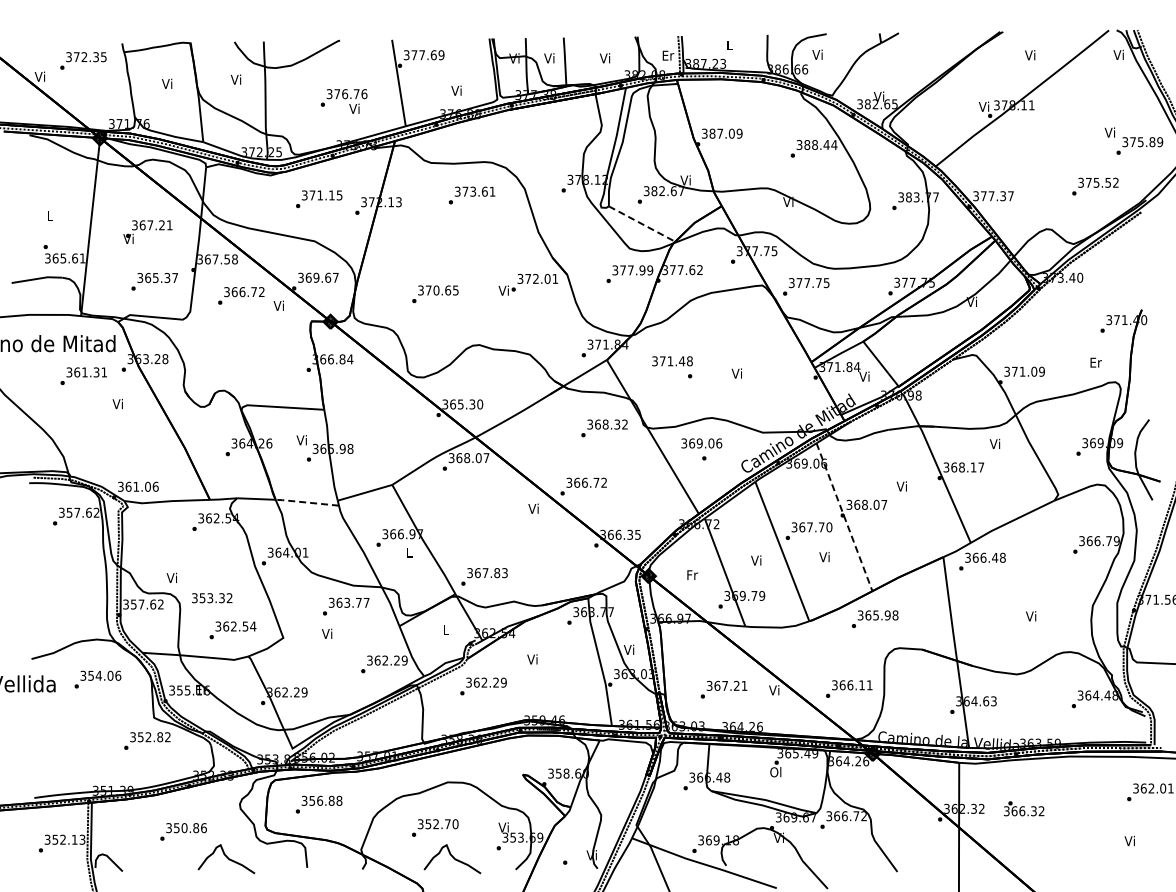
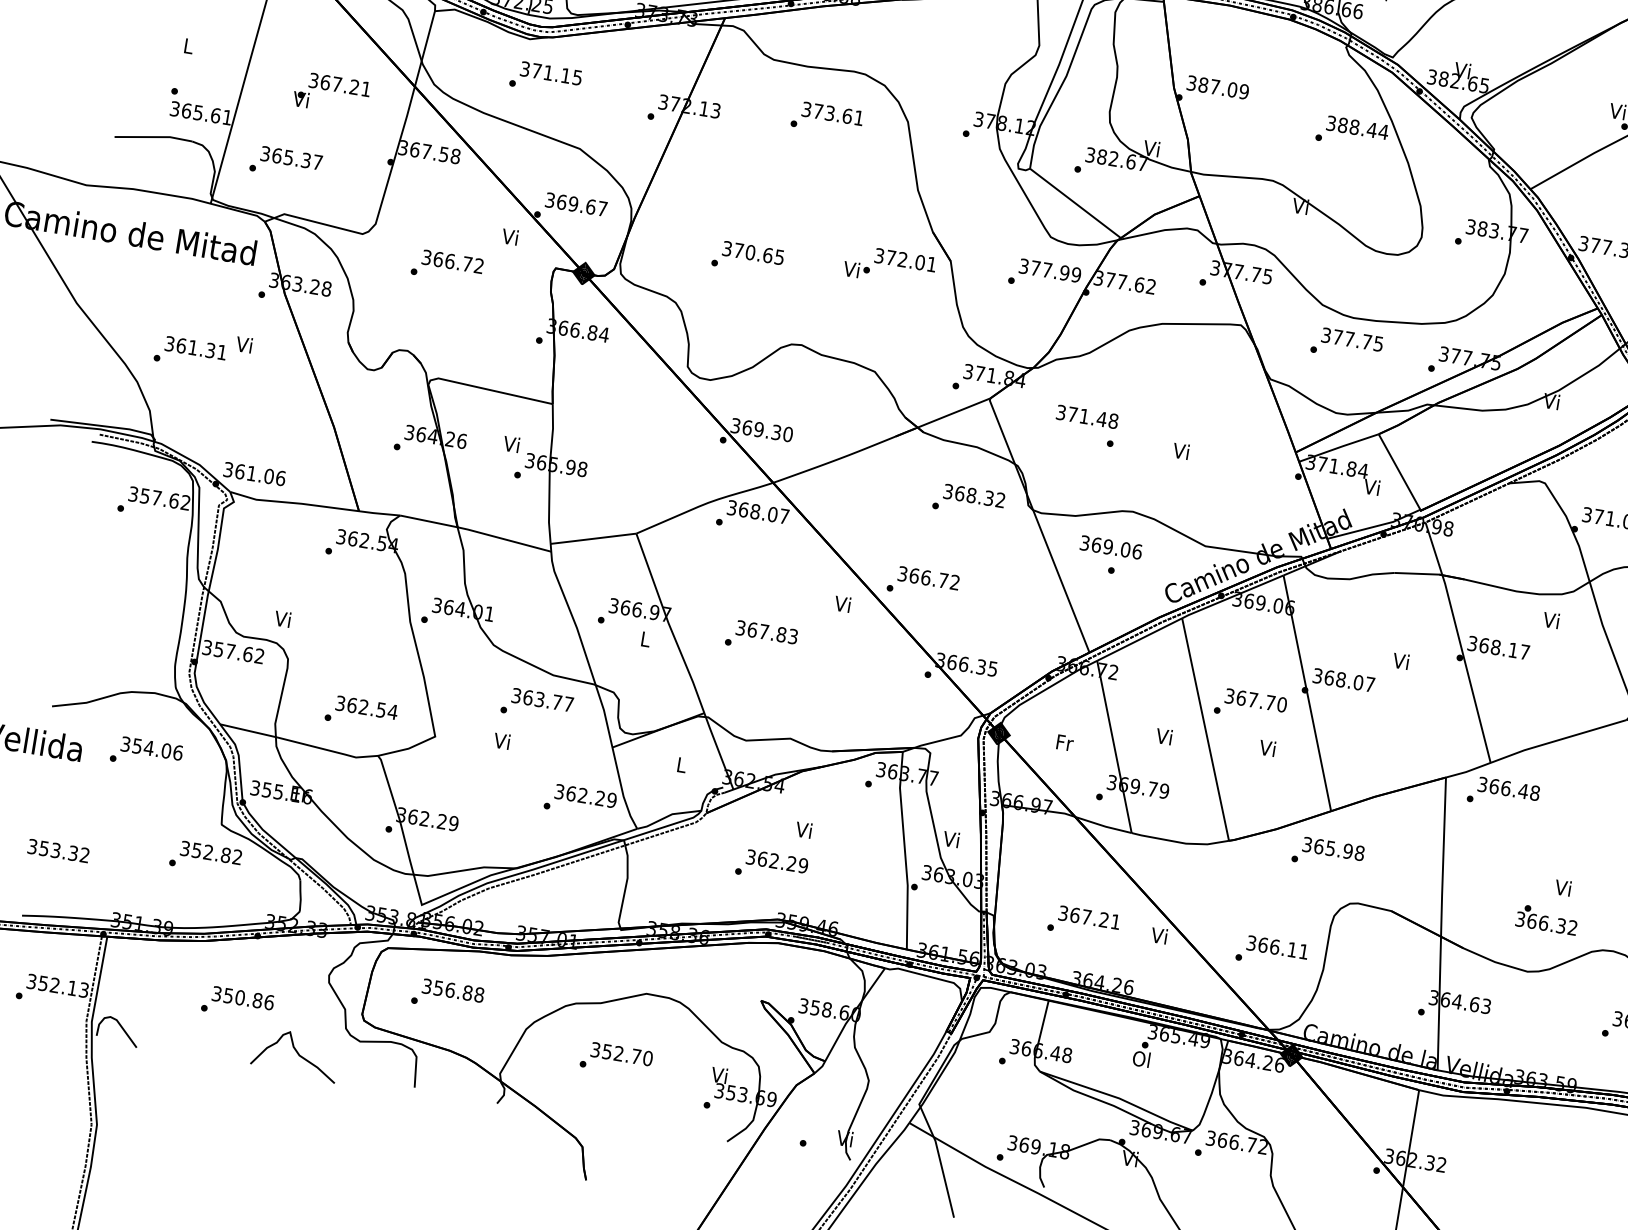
text: (319, 199) -> (546, 78), moved
line: (642, 224) -> (1076, 204), dashed -> solid
text: (154, 281) -> (285, 162), moved
text: (806, 286) -> (1347, 344), moved
text: (241, 295) -> (447, 266), moved
text: (83, 375) -> (190, 352), moved
text: (460, 404) -> (758, 429), 365.30 -> 369.30
line: (306, 502) -> (503, 538), dashed -> solid
line: (844, 517) -> (1307, 693), dashed -> solid
text: (484, 576) -> (761, 636), moved
text: (212, 598) -> (59, 851), moved
text: (483, 686) -> (771, 866), moved
text: (1024, 808) -> (1547, 919), moved
curve: (453, 858) -> (636, 1109), removed

